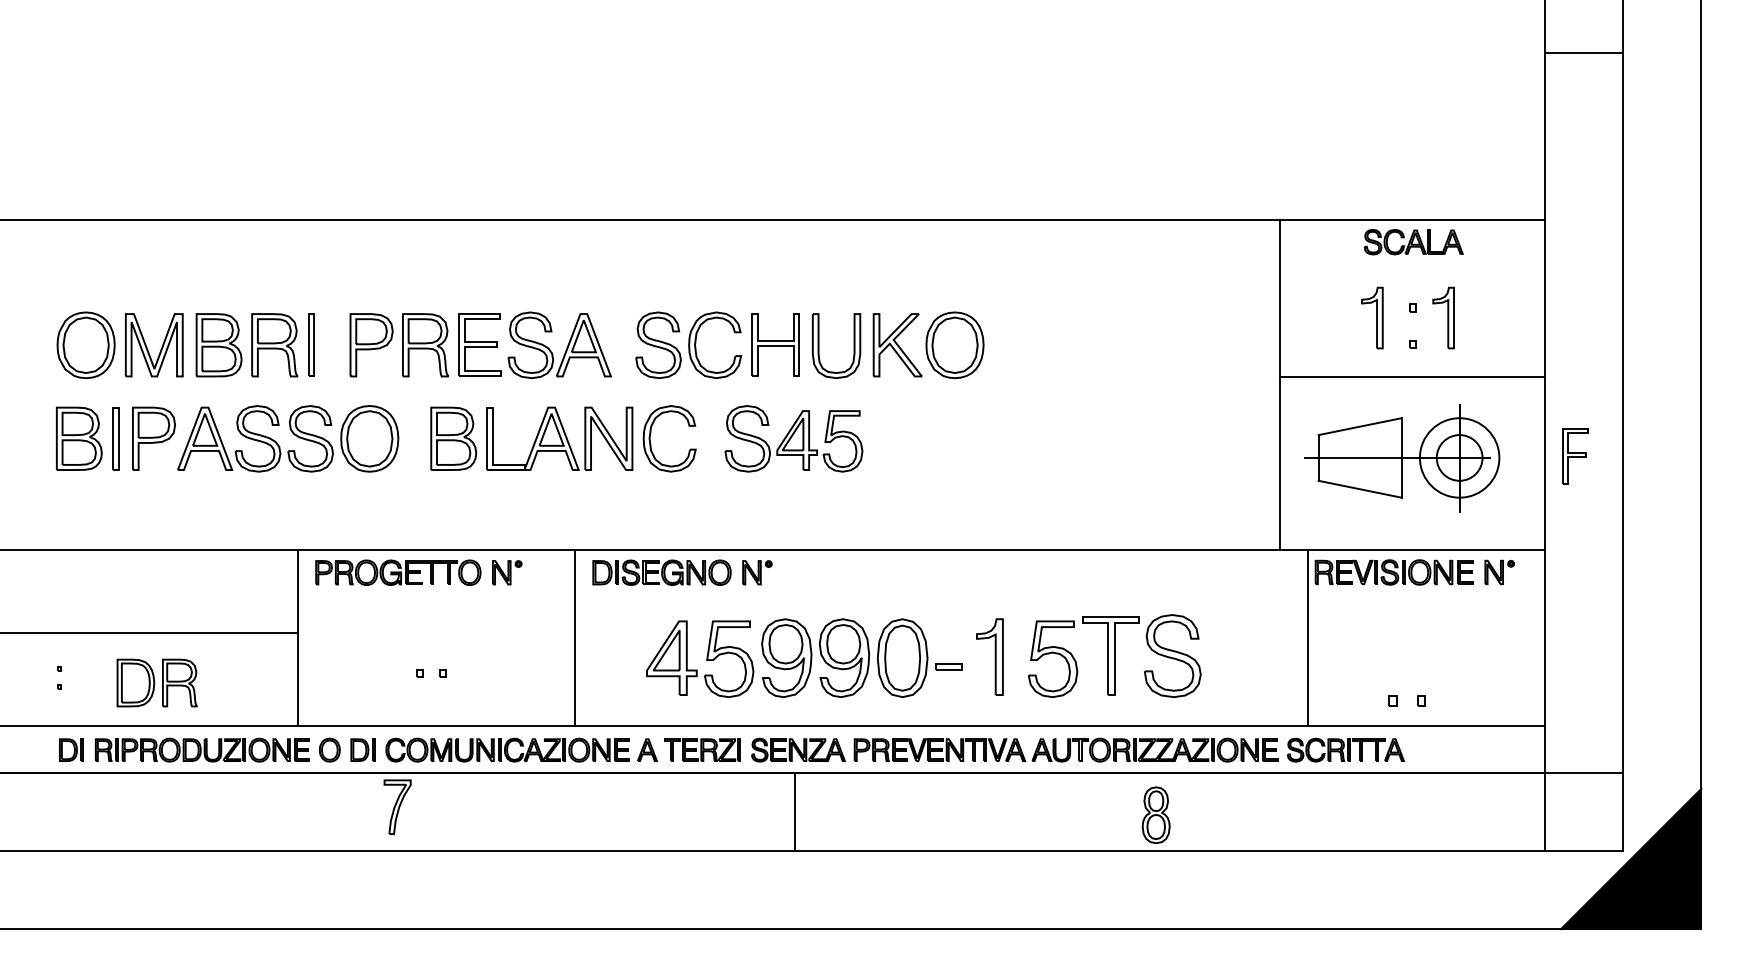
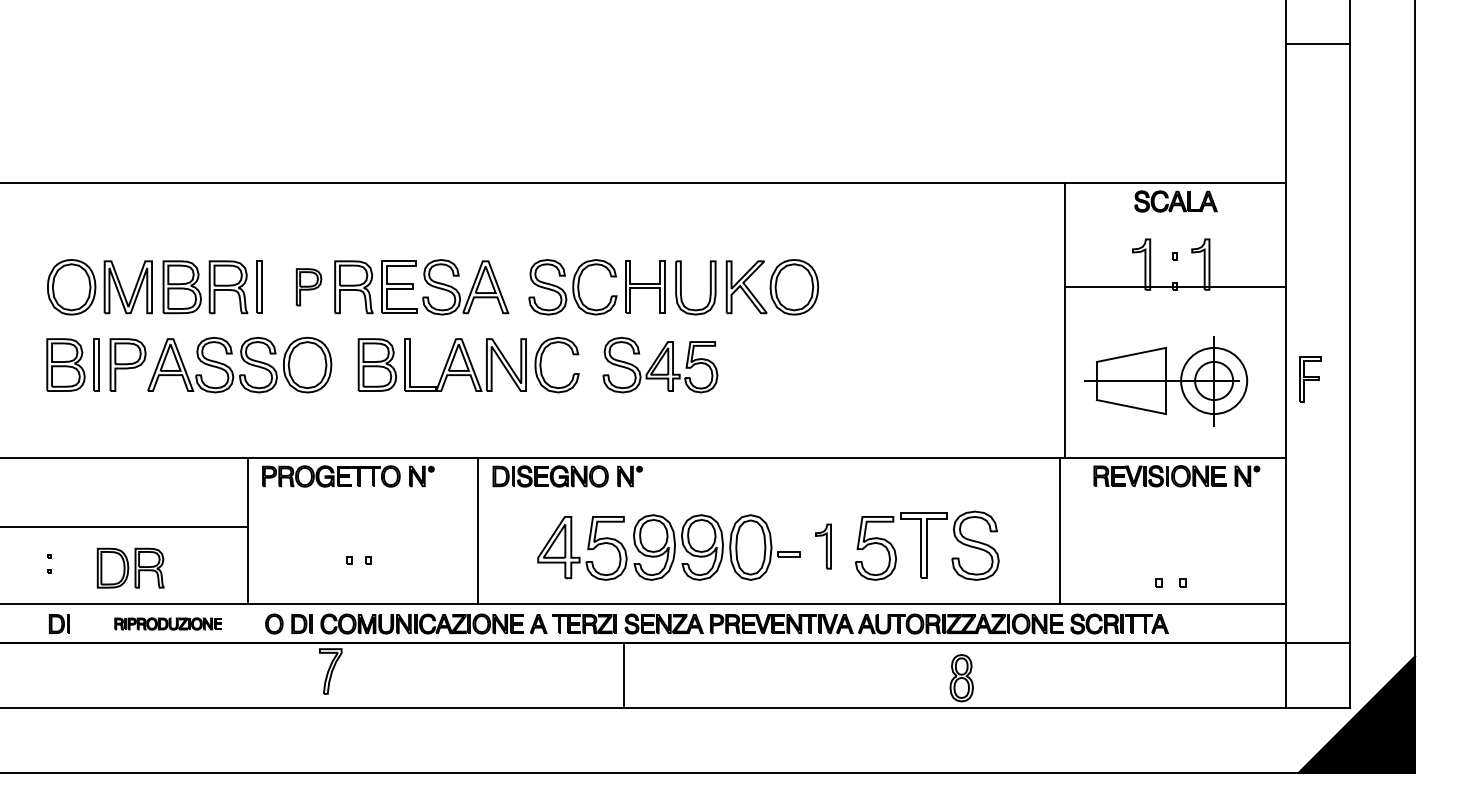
part: (371, 345) -> (309, 287), size x0.7
line: (1412, 377) -> (1174, 287), moved
line: (1308, 638) -> (1060, 531), moved
part: (989, 656) -> (823, 546), size x0.7
part: (202, 749) -> (168, 623), size x0.6
line: (795, 812) -> (624, 675), moved

